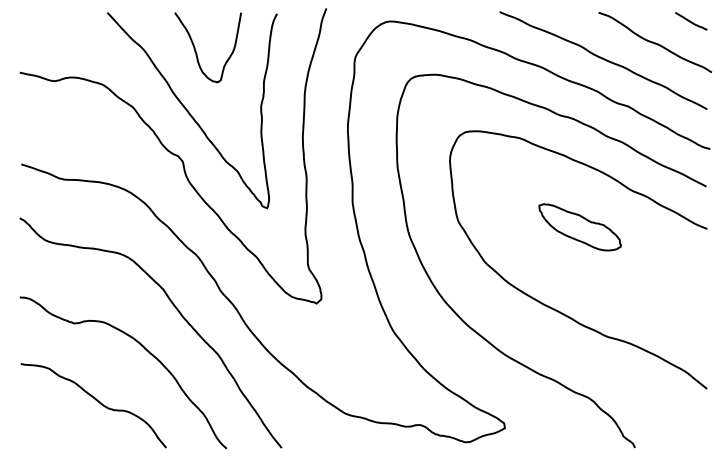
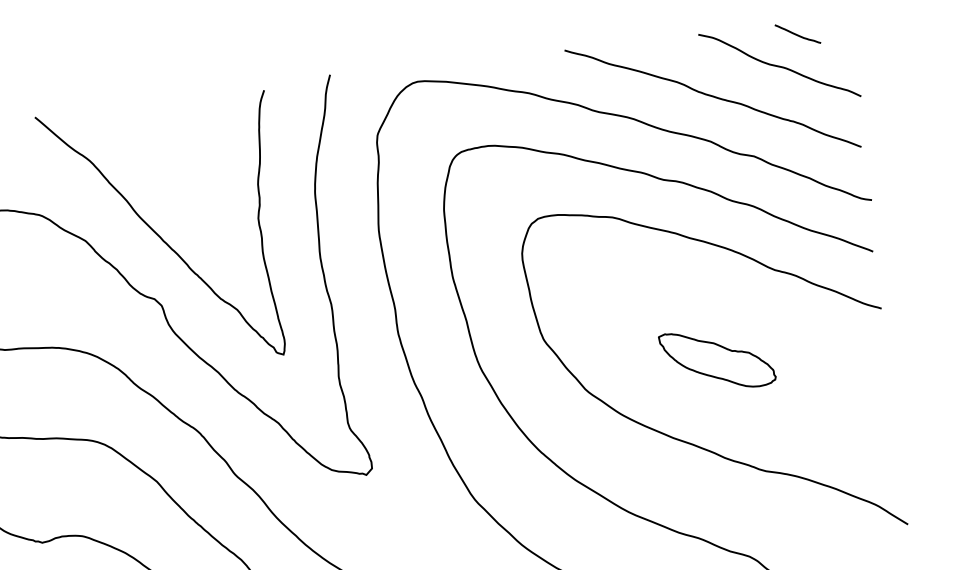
curve: (691, 21) -> (798, 34), moved
curve: (196, 50) -> (161, 153), removed
part: (579, 227) -> (716, 359), moved

